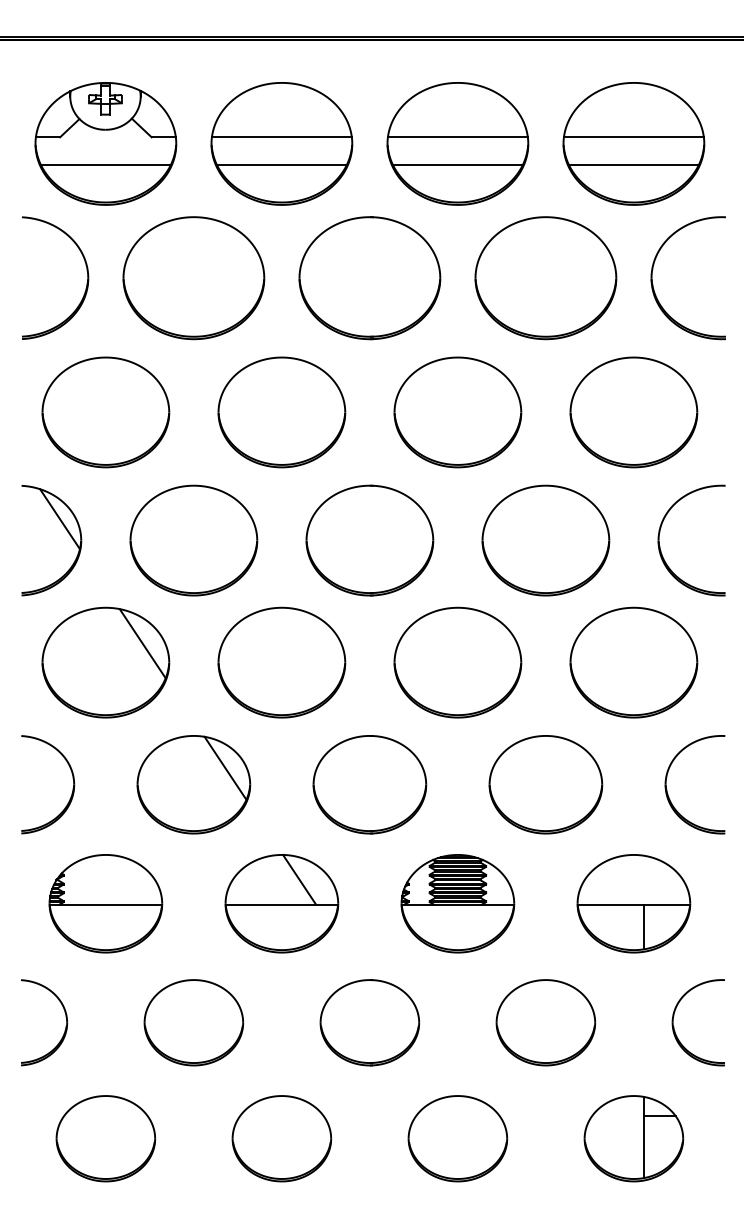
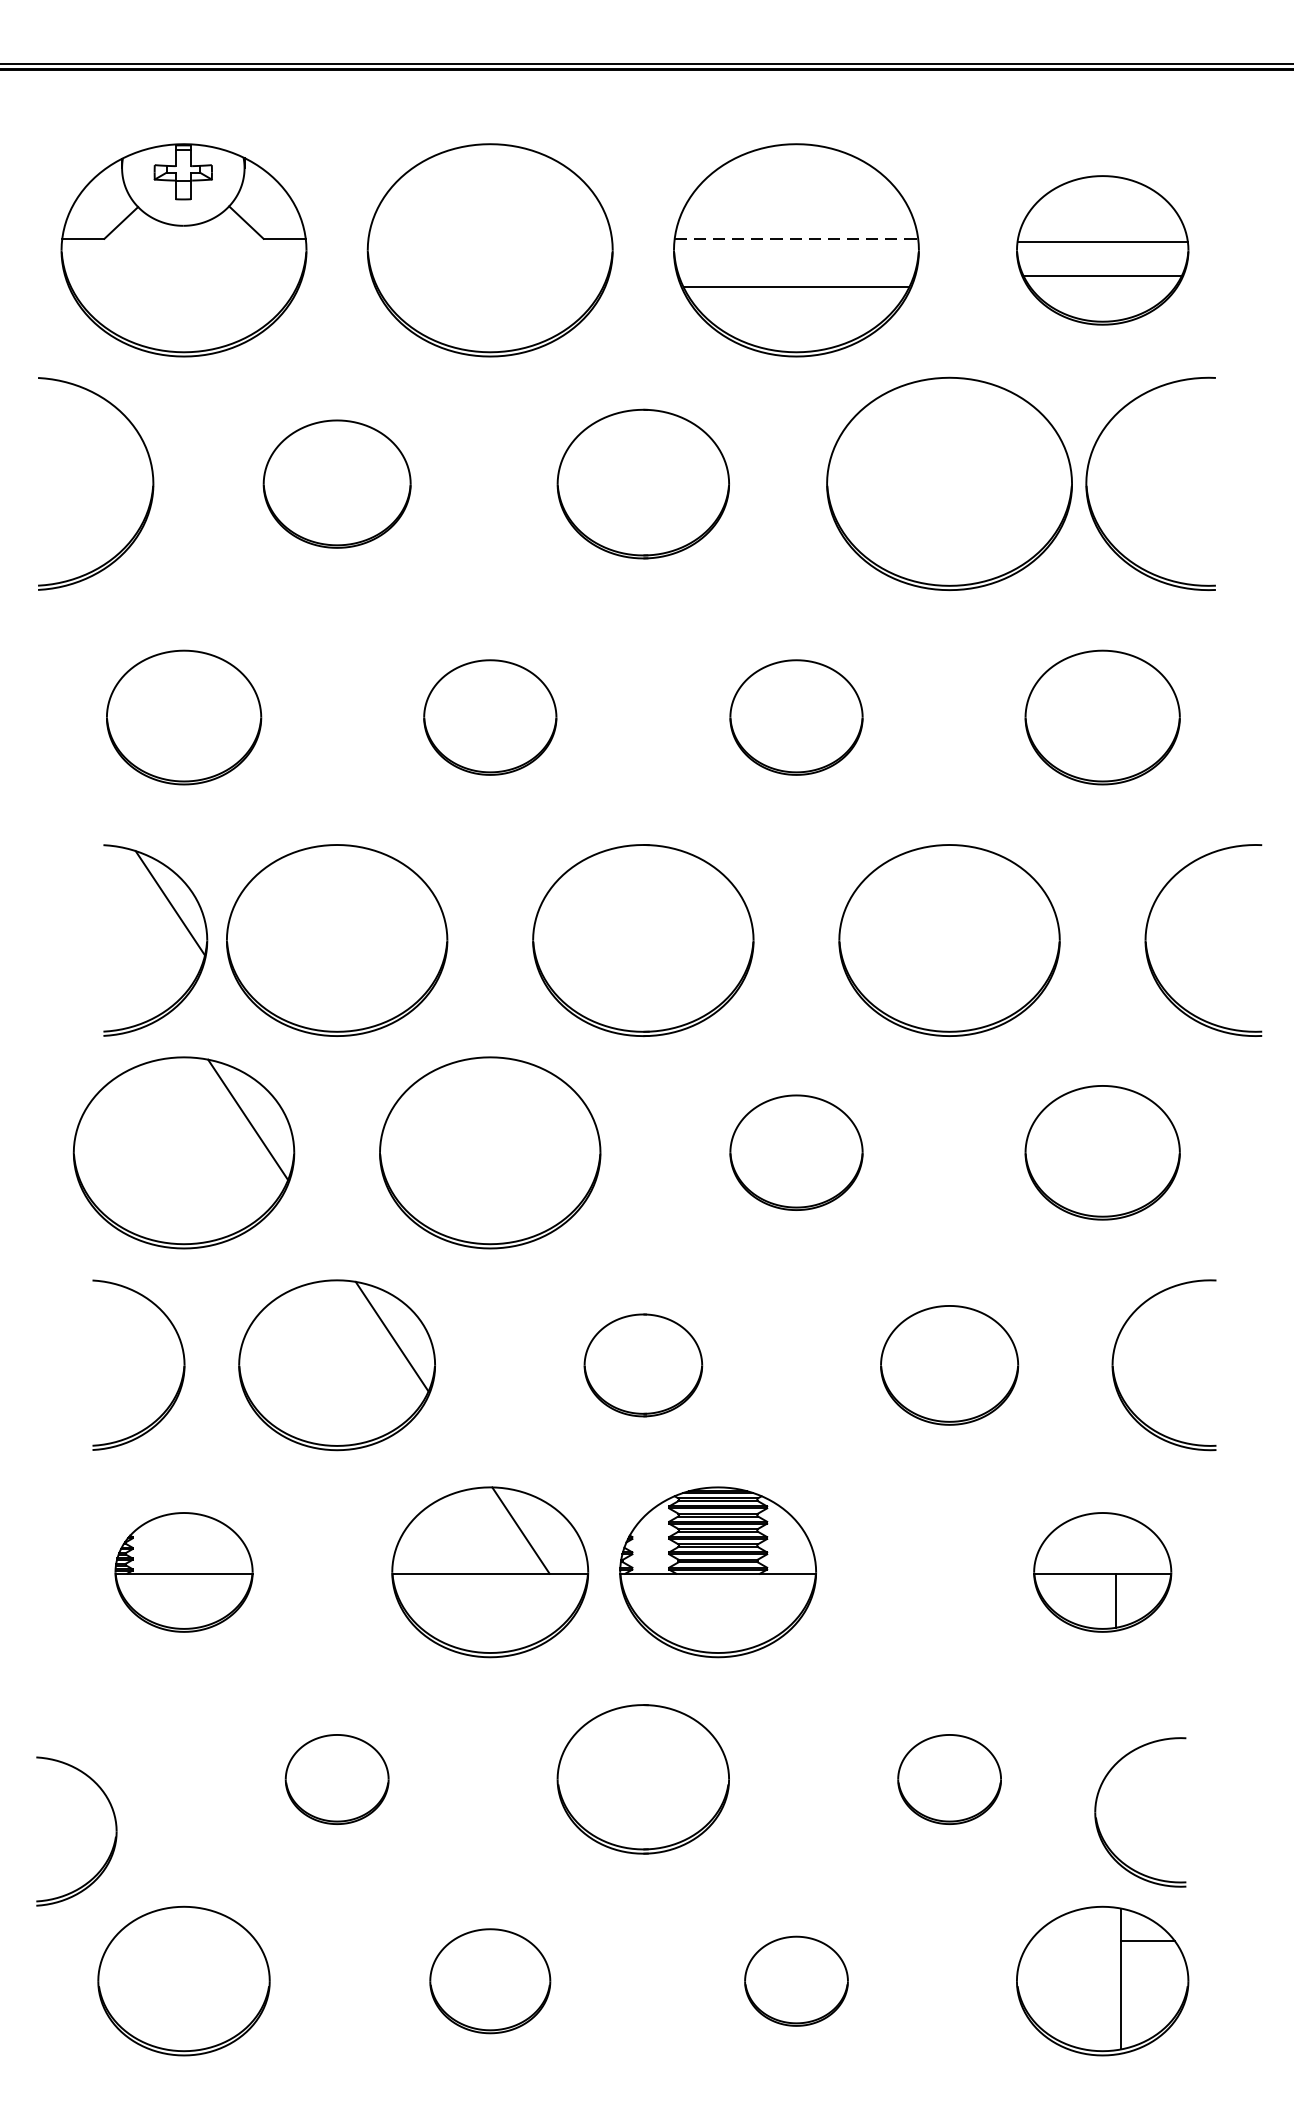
line: (281, 137) -> (489, 239), removed
line: (457, 137) -> (795, 239), solid -> dashed
part: (633, 143) -> (1101, 249), size x0.7
line: (105, 165) -> (183, 287), removed
line: (281, 165) -> (489, 287), removed
part: (193, 278) -> (336, 484), size x0.6
part: (369, 278) -> (642, 484), size x0.7
part: (653, 284) -> (1089, 494), moved
part: (105, 412) -> (183, 717), size x0.7
part: (281, 412) -> (489, 717), size x0.6
part: (457, 412) -> (795, 717), size x0.6
part: (633, 412) -> (1101, 717), size x0.7
part: (65, 529) -> (179, 921), moved
part: (457, 662) -> (795, 1152), size x0.6
part: (633, 662) -> (1101, 1152), size x0.7
part: (369, 784) -> (642, 1364), size x0.6
part: (545, 784) -> (948, 1364), size x0.7
part: (72, 788) -> (181, 1371), moved
part: (667, 789) -> (1115, 1373), moved
part: (105, 903) -> (183, 1571), size x0.7
part: (457, 903) -> (717, 1571), moved
part: (633, 903) -> (1101, 1571), size x0.7
part: (193, 1022) -> (336, 1778), size x0.6
part: (545, 1022) -> (948, 1778), size x0.6
part: (65, 1026) -> (113, 1838), moved
part: (674, 1026) -> (1098, 1818), moved
part: (281, 1138) -> (489, 1980), size x0.7
part: (457, 1138) -> (795, 1980), size x0.6

